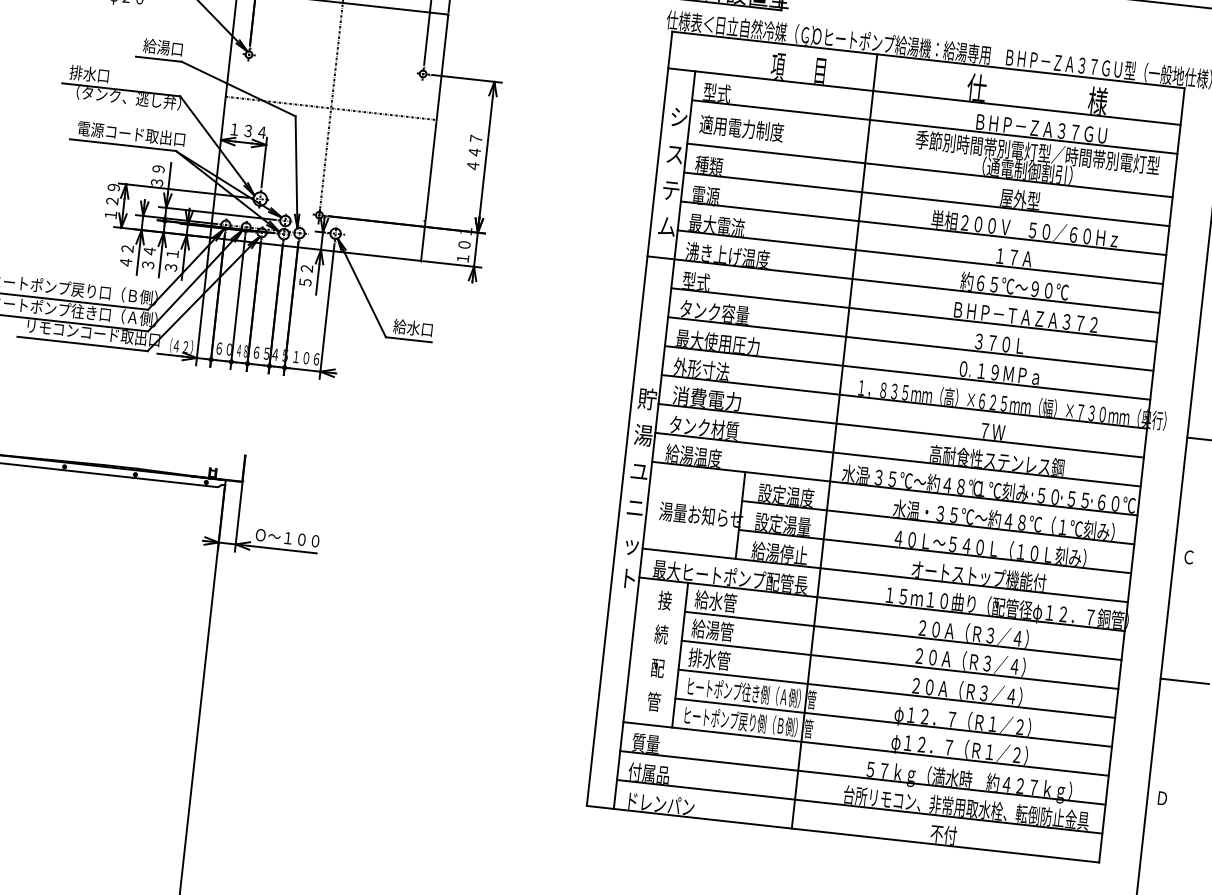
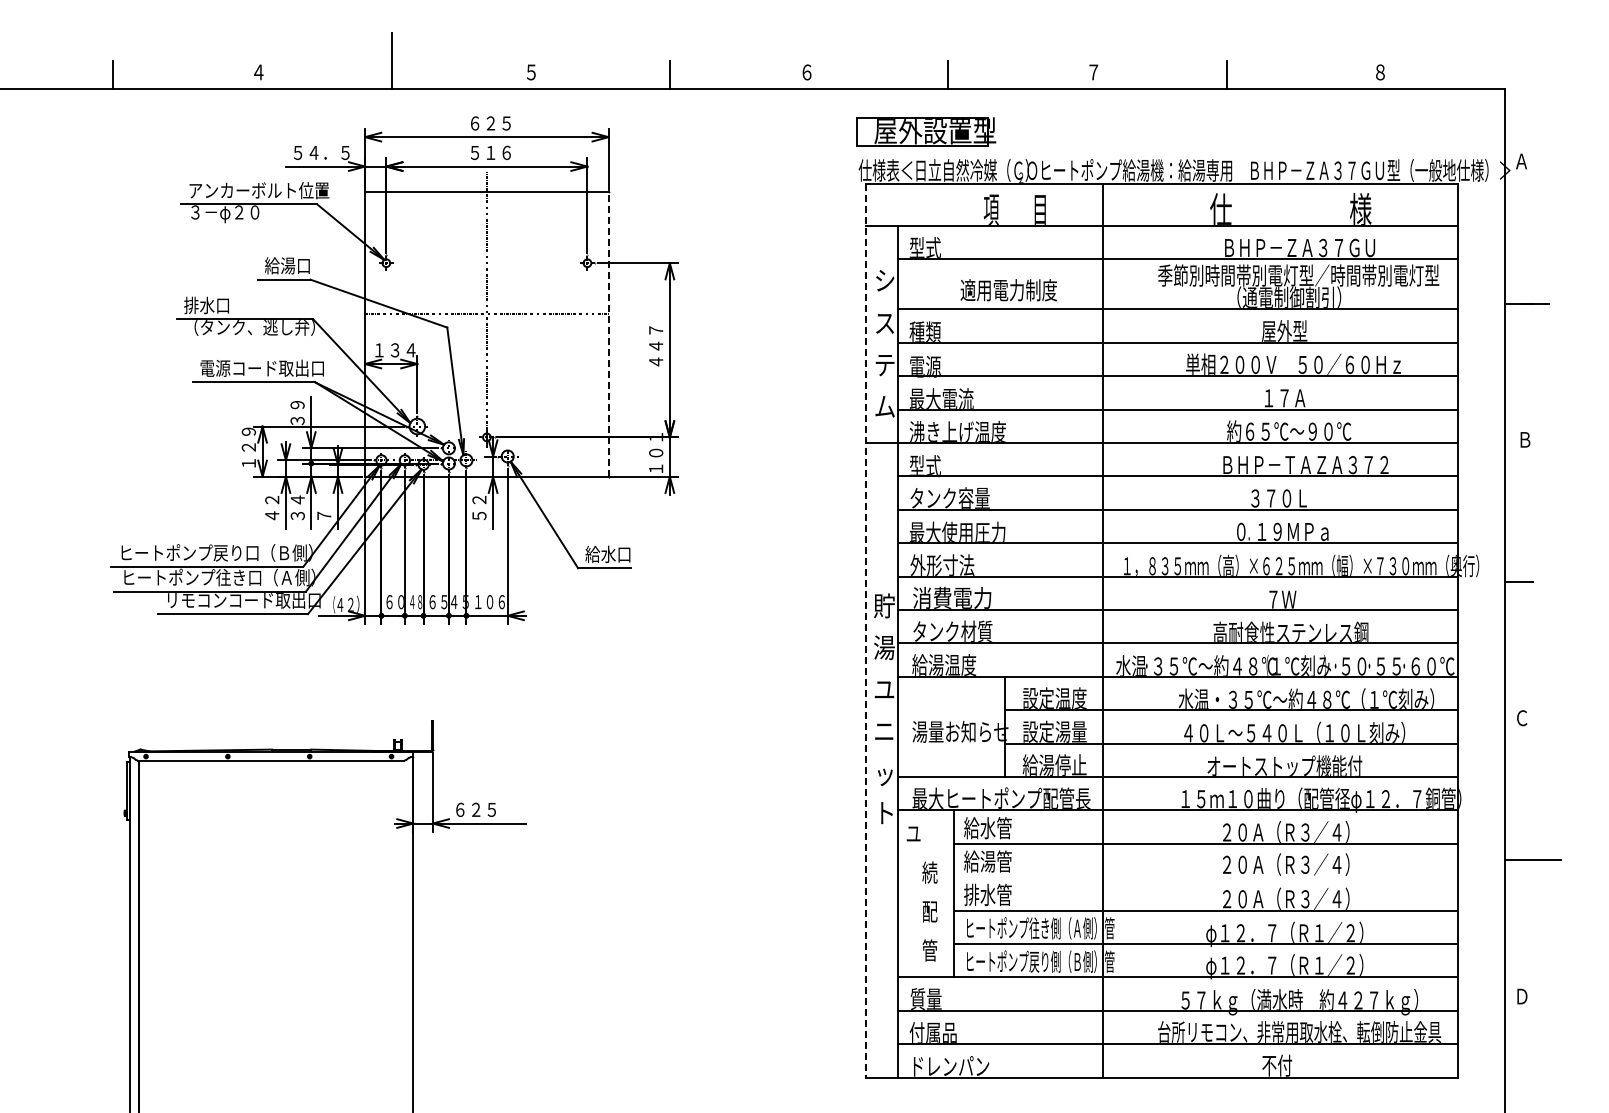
text: (741, 128) -> (1008, 290), moved
line: (434, 137) -> (608, 334), solid -> dashed
text: (172, 260) -> (324, 507), ３１ -> ７
line: (629, 419) -> (866, 631), solid -> dashed
text: (286, 537) -> (490, 809), Ｏ～１００ -> ６２５
text: (657, 599) -> (921, 833), 接 -> ユ
line: (899, 665) -> (1205, 877), removed

